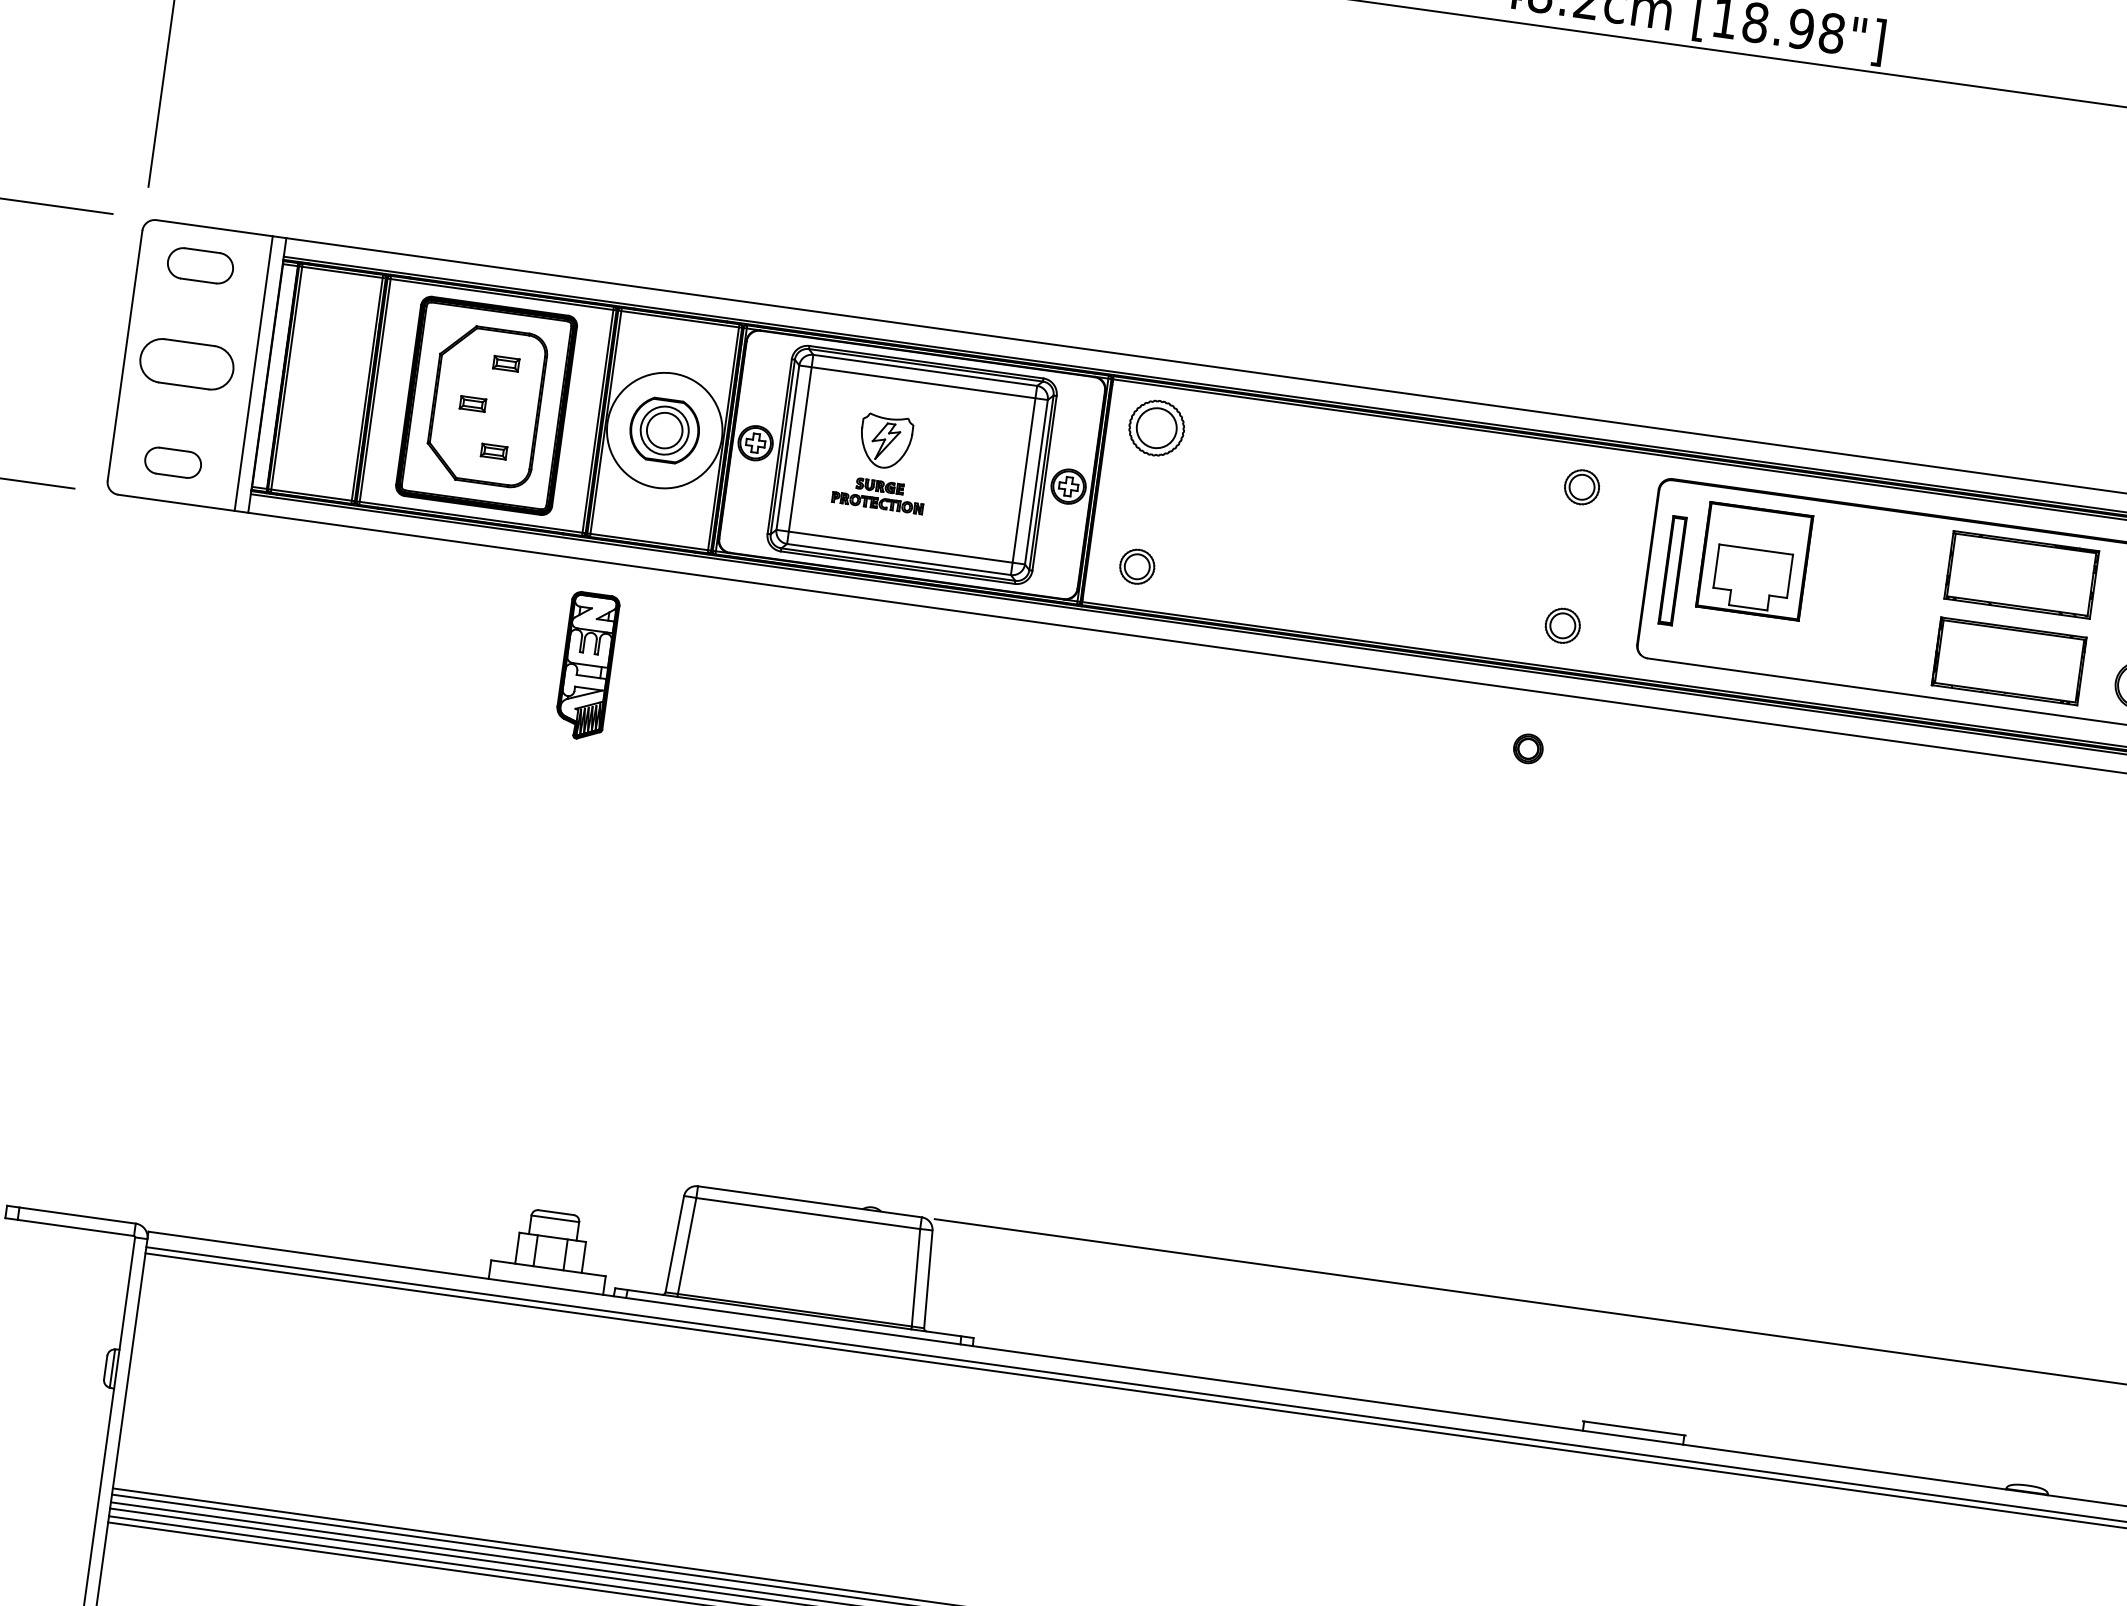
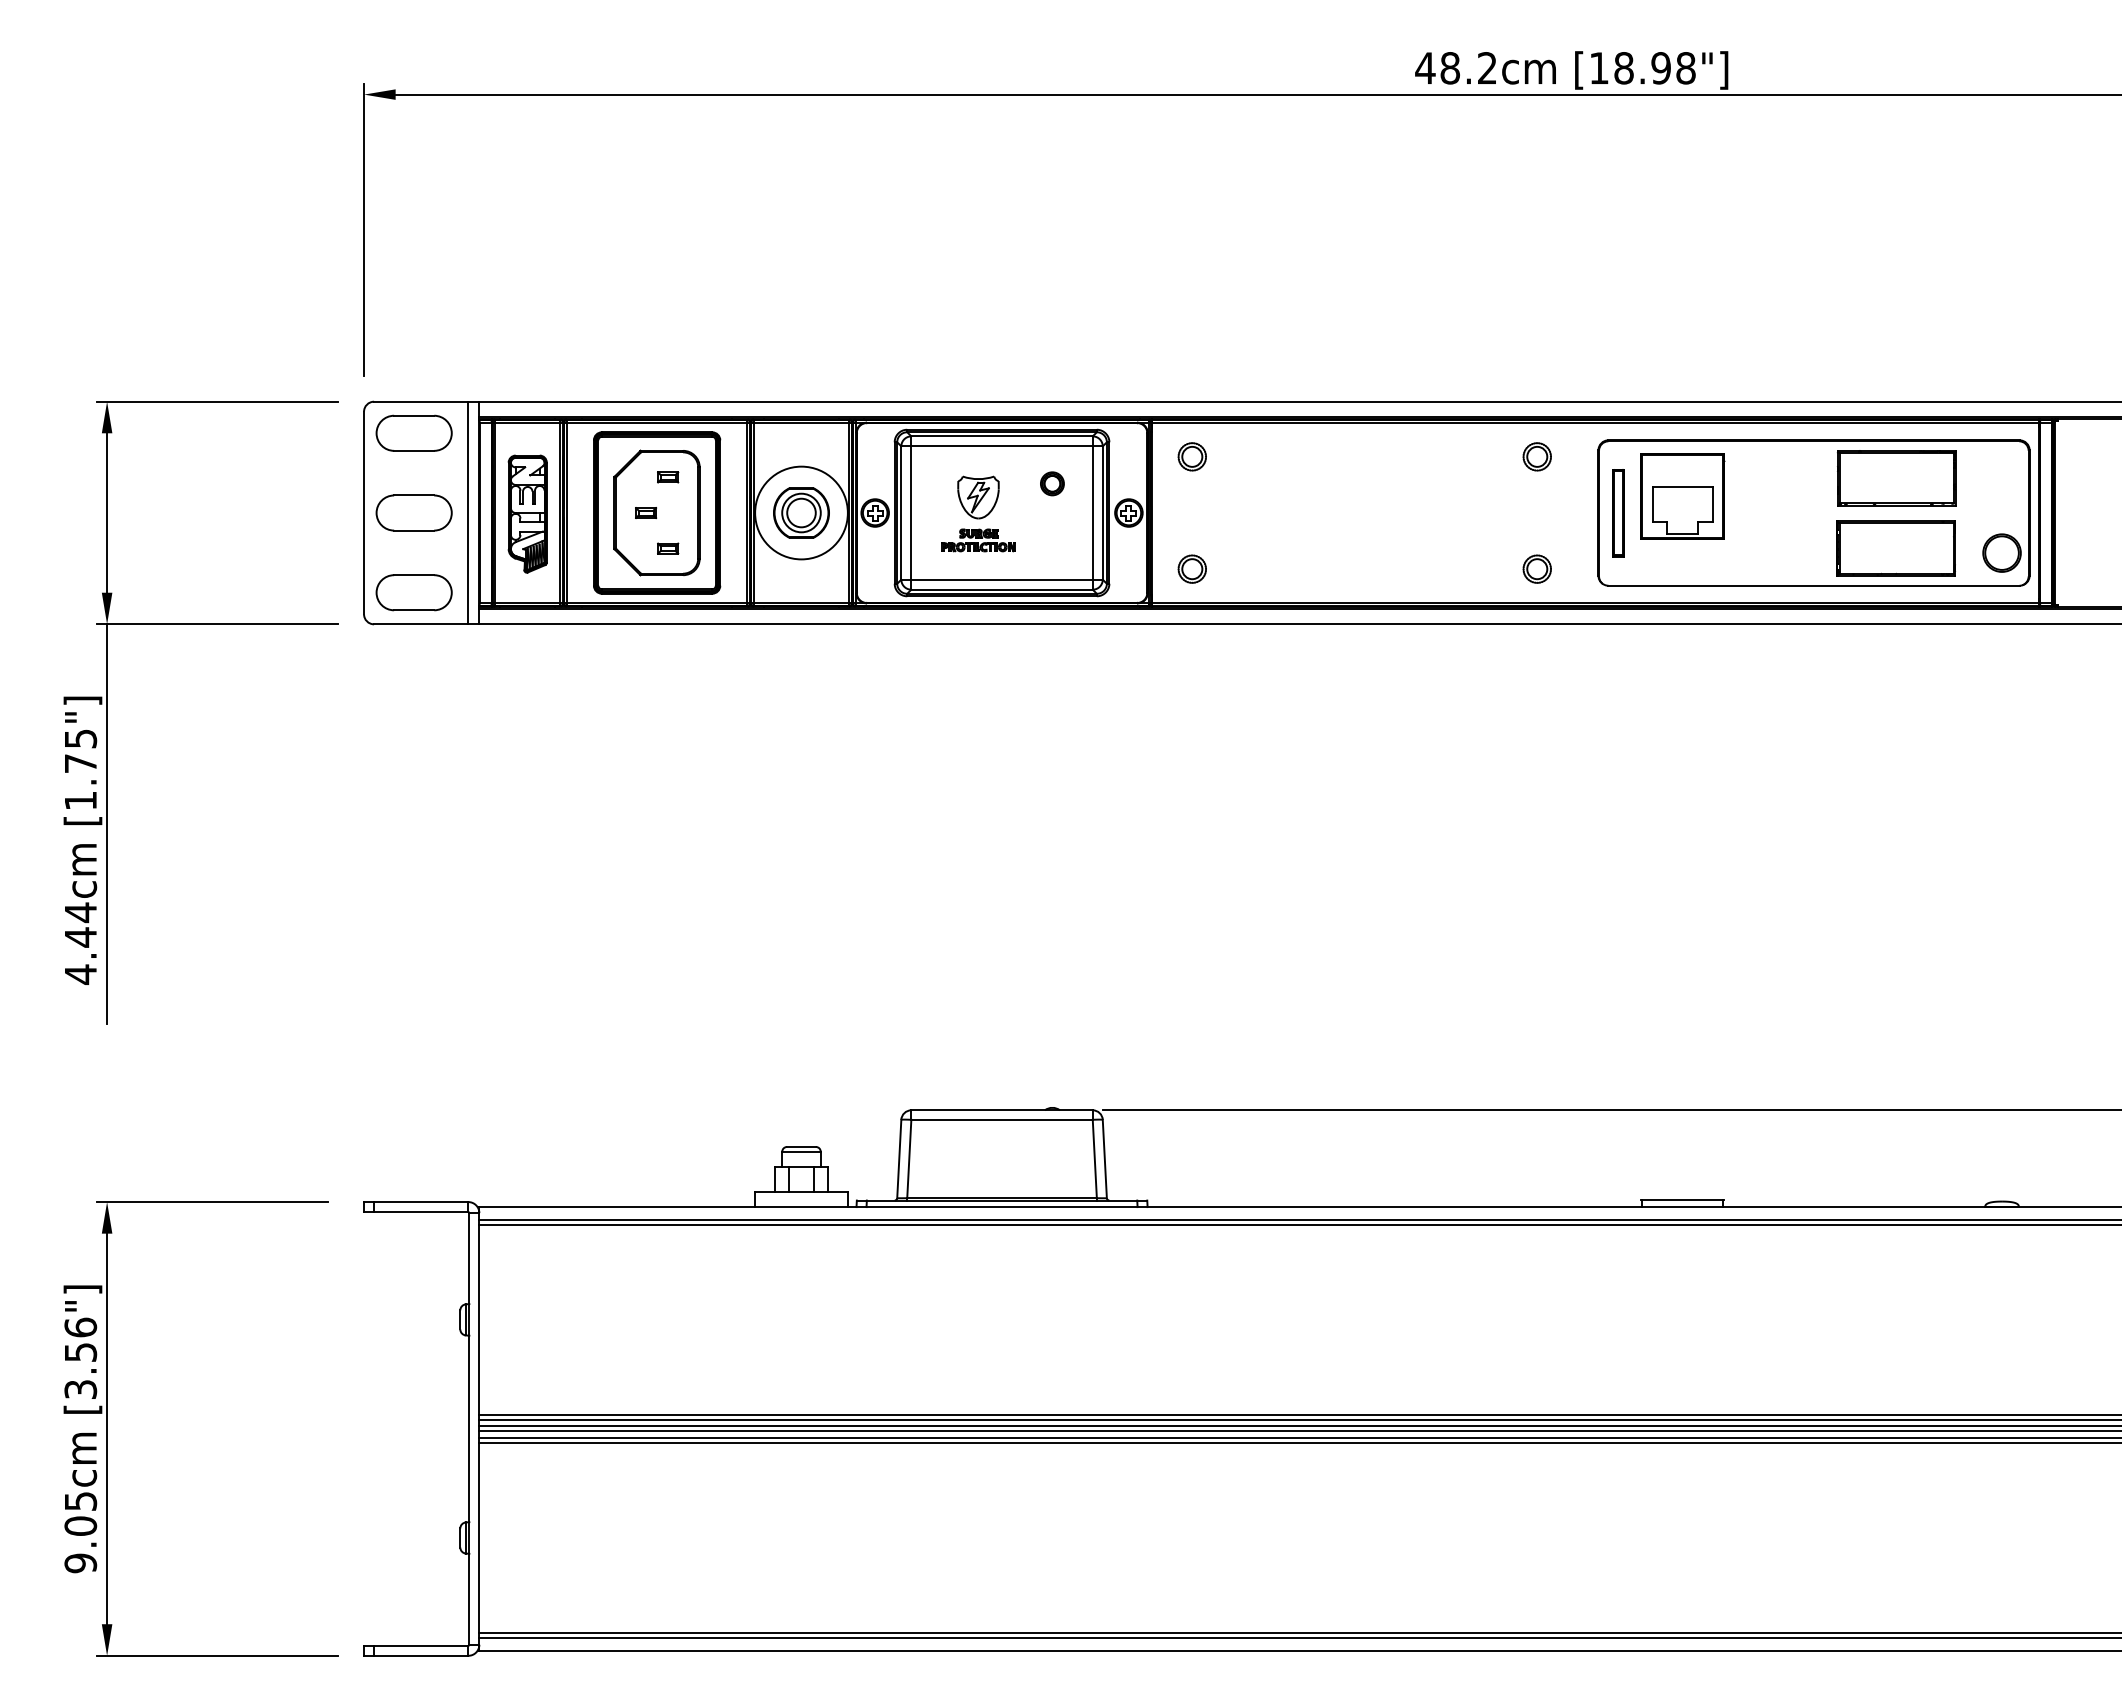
part: (199, 264) -> (413, 432), size x1.43
part: (1155, 427) -> (1191, 456), size x0.62
part: (172, 462) -> (413, 592), size x1.67
part: (586, 665) -> (527, 513), moved
part: (1528, 748) -> (1052, 483), moved

